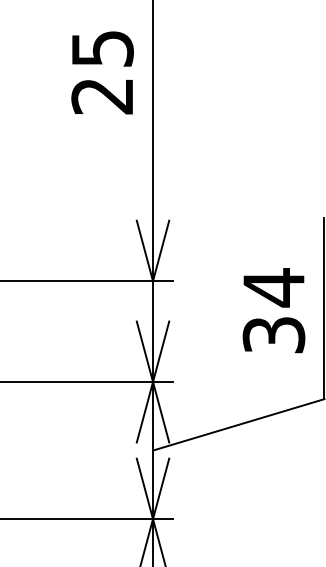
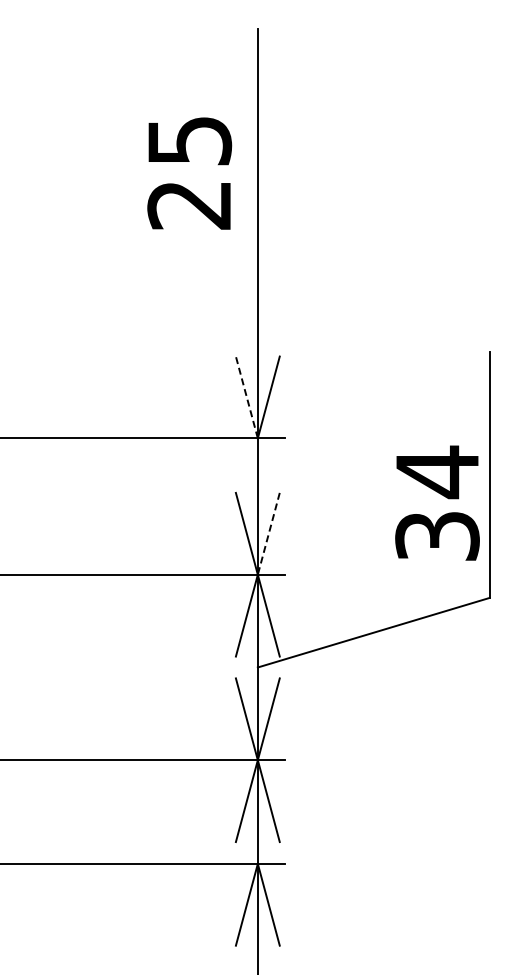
text: (102, 72) -> (189, 173), moved
line: (144, 250) -> (246, 396), solid -> dashed
text: (273, 310) -> (437, 502), moved
line: (160, 352) -> (268, 534), solid -> dashed

